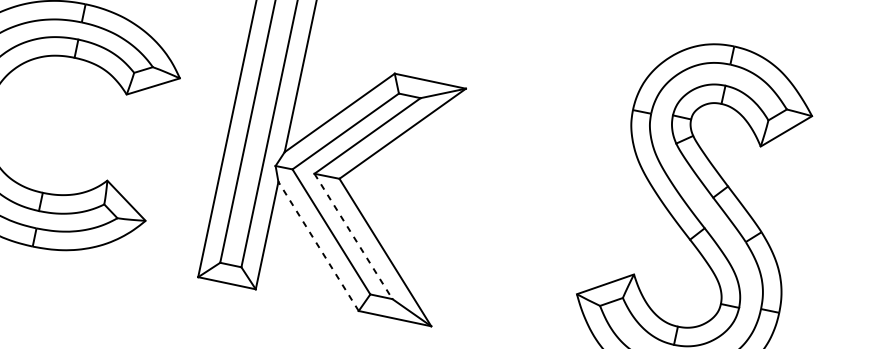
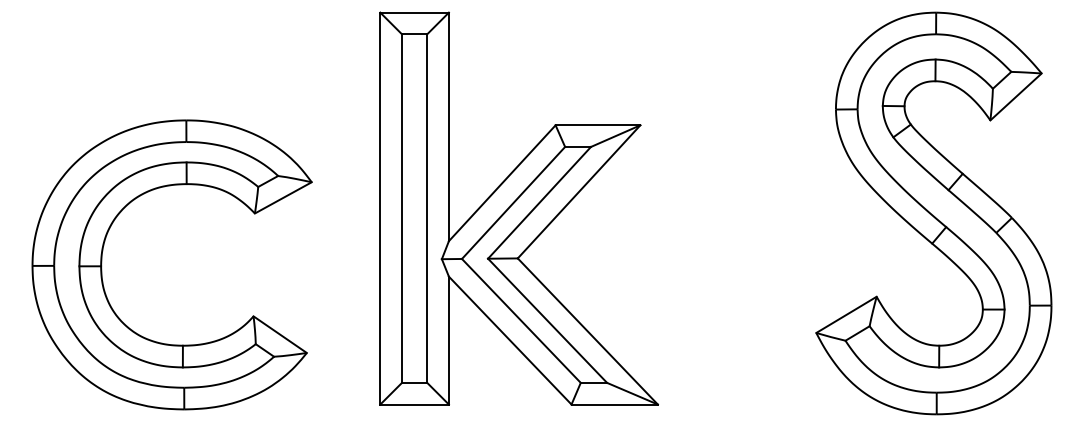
line: (353, 236) -> (547, 320), dashed -> solid
line: (318, 246) -> (510, 340), dashed -> solid

